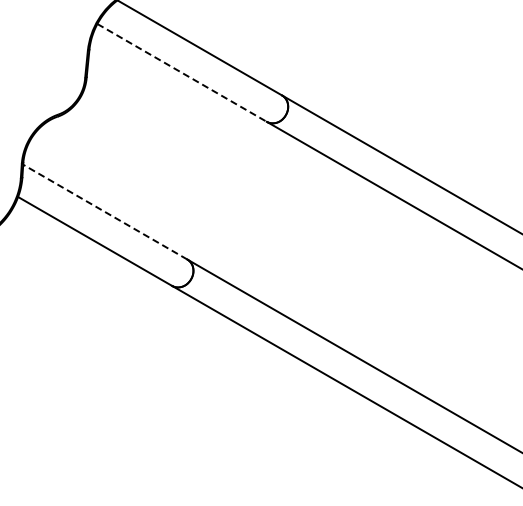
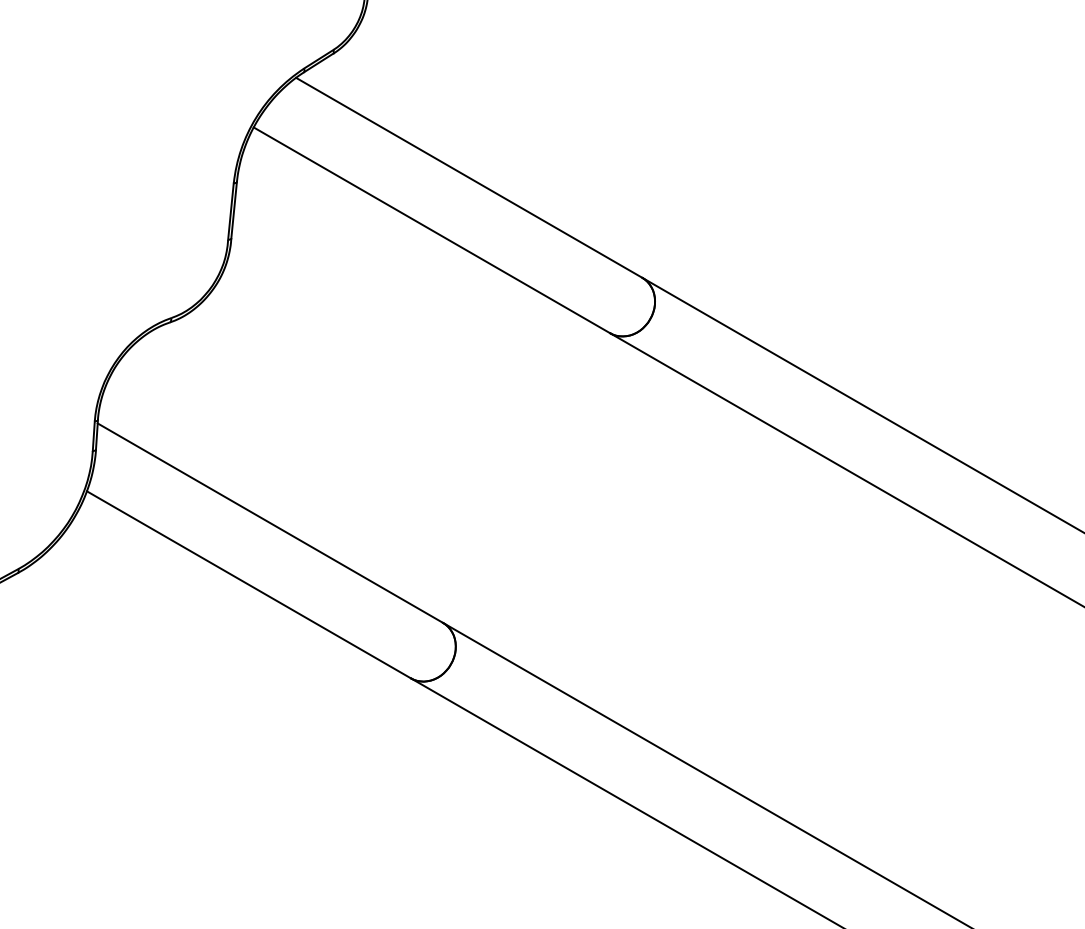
line: (182, 72) -> (432, 229), dashed -> solid
line: (105, 212) -> (270, 523), dashed -> solid

